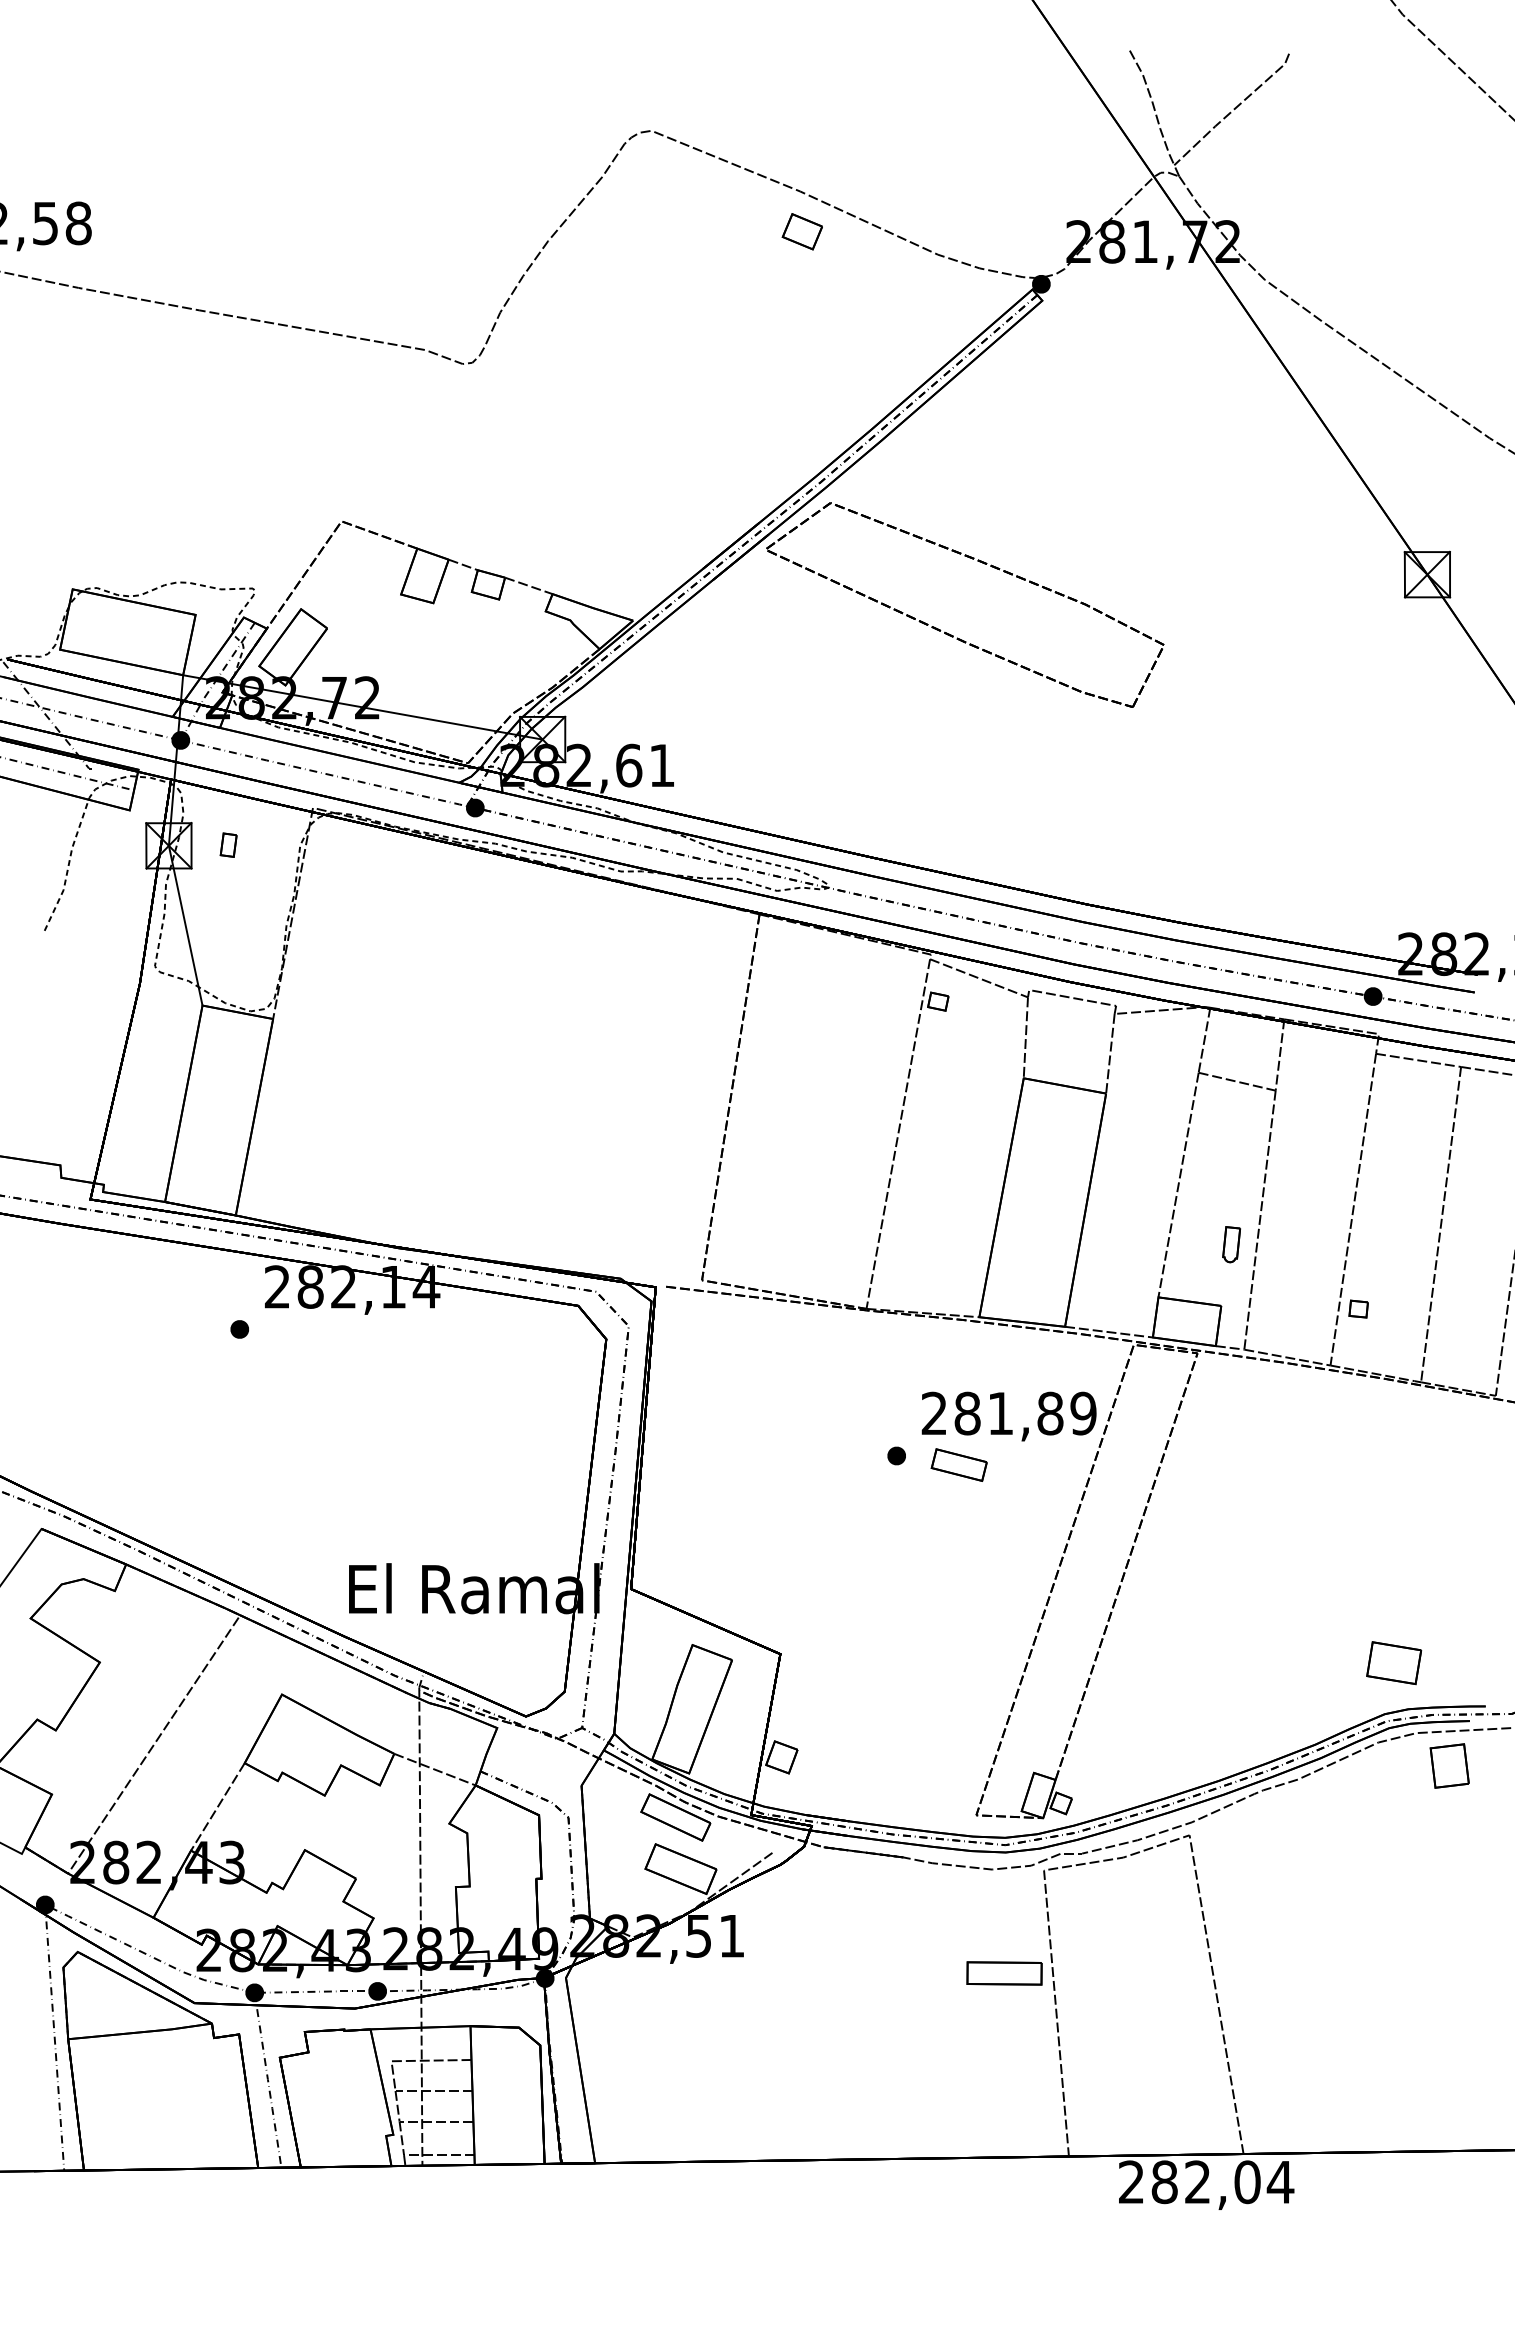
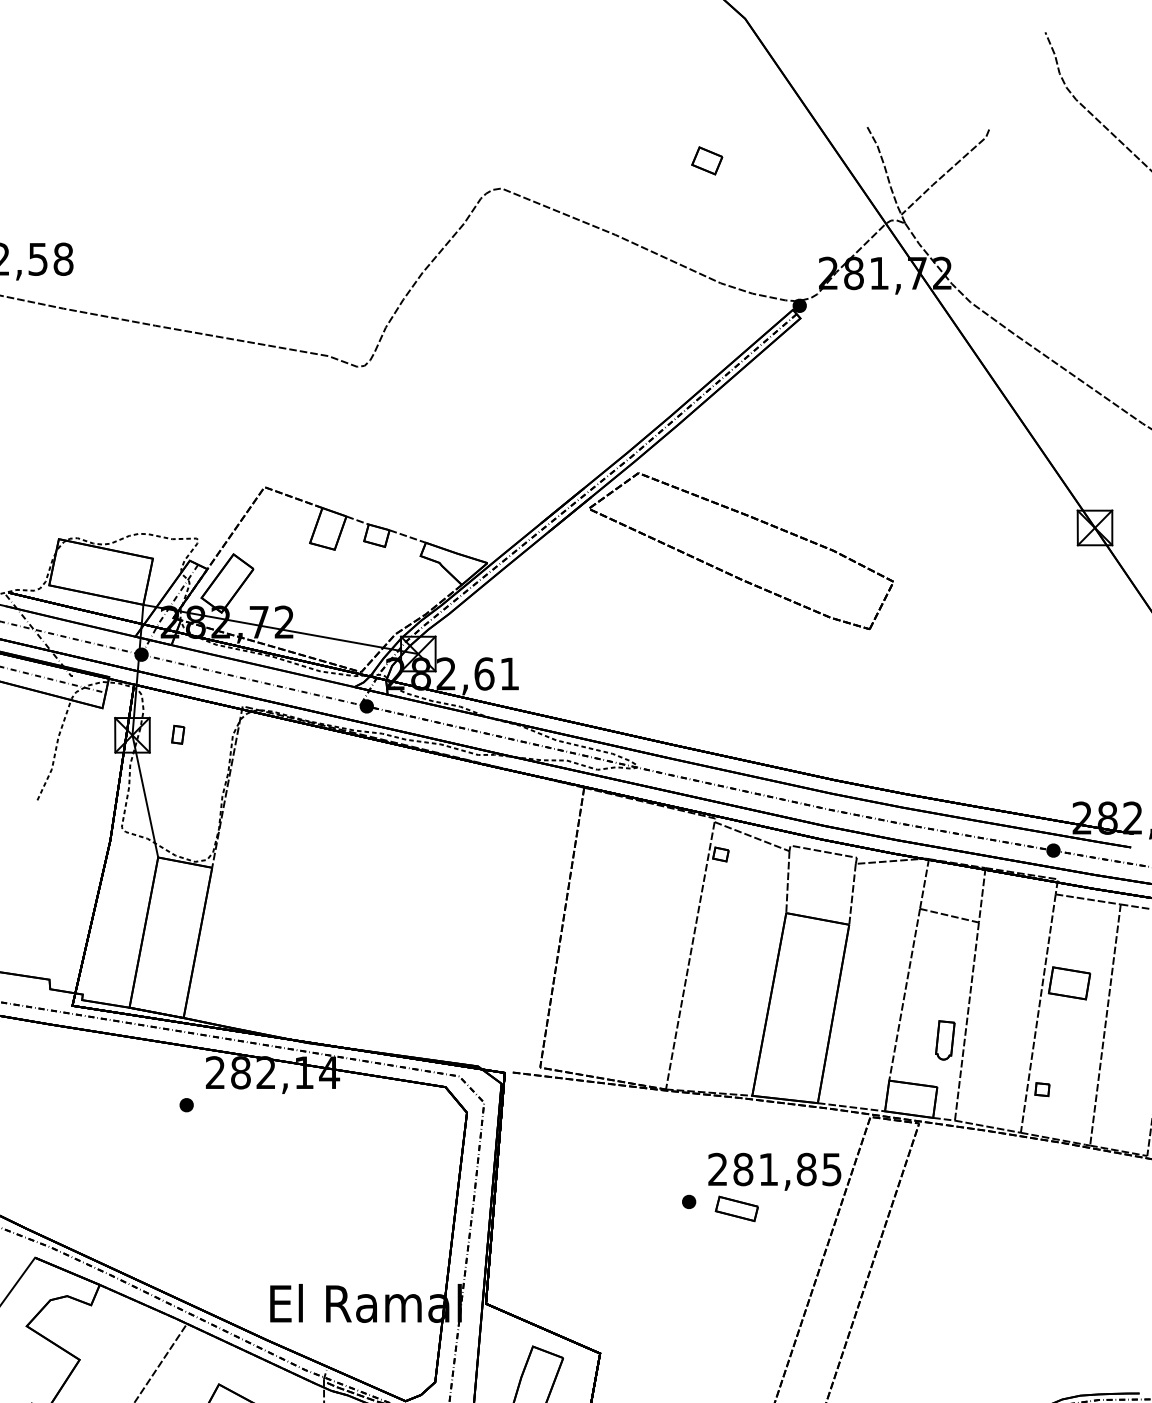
part: (801, 231) -> (706, 160), moved
part: (1231, 1244) -> (945, 1040), size x1.43
text: (1083, 1413) -> (831, 1169), 281,89 -> 281,85
part: (1394, 1663) -> (1069, 983), moved

